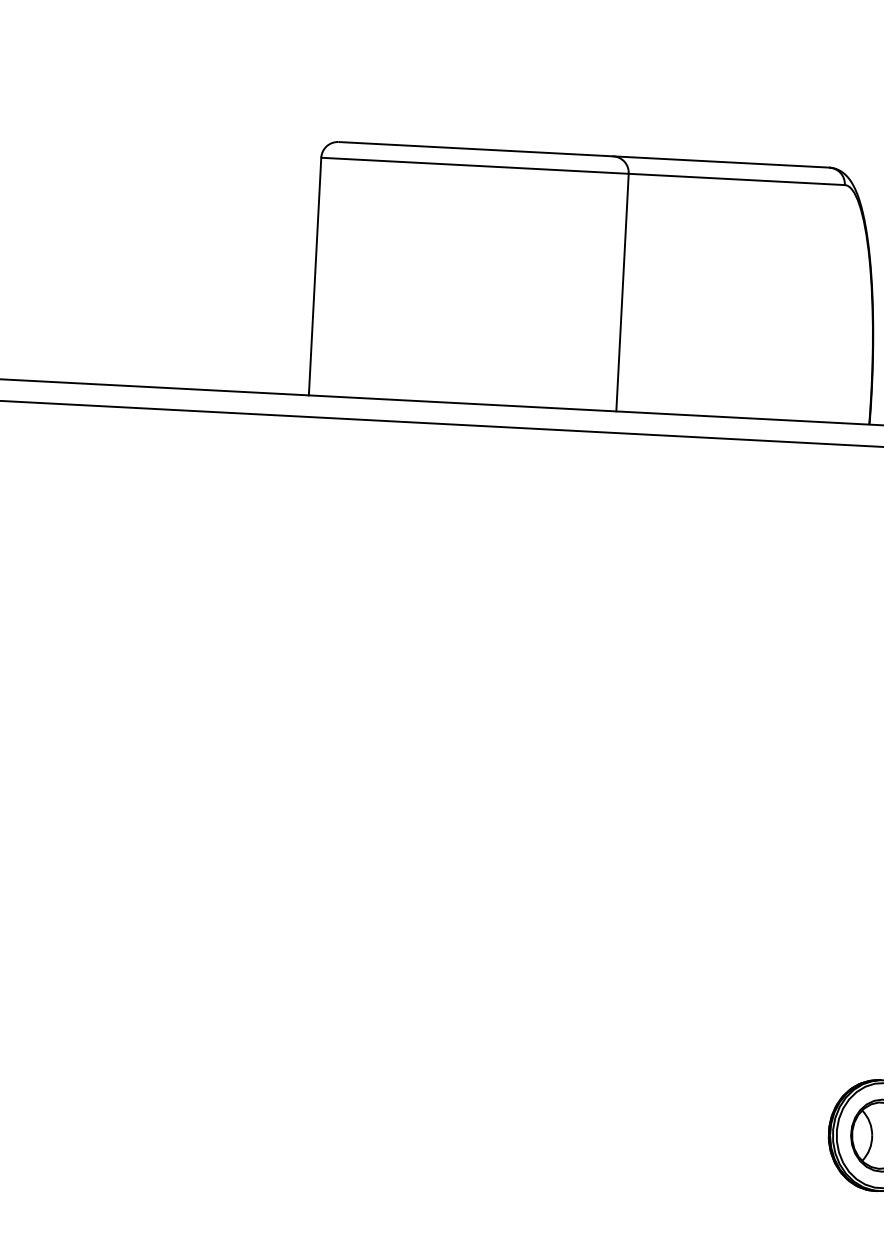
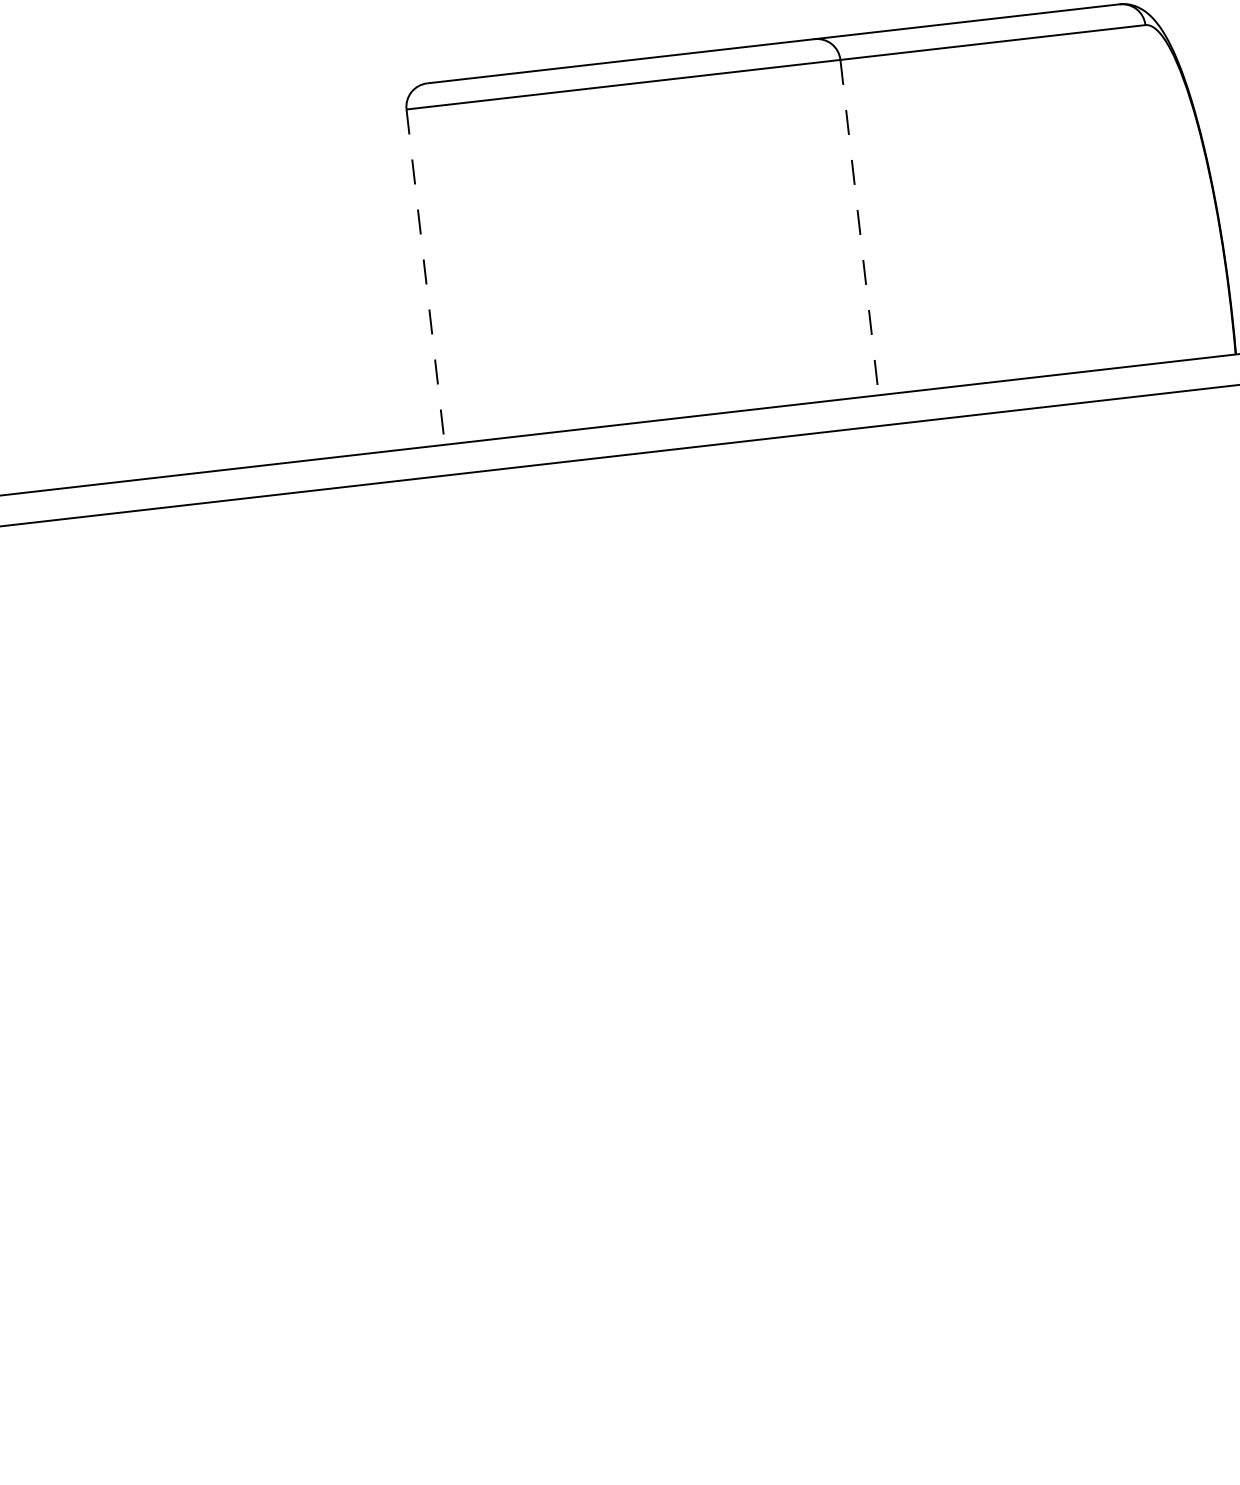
line: (315, 276) -> (426, 276), solid -> dashed
line: (622, 292) -> (859, 227), solid -> dashed

